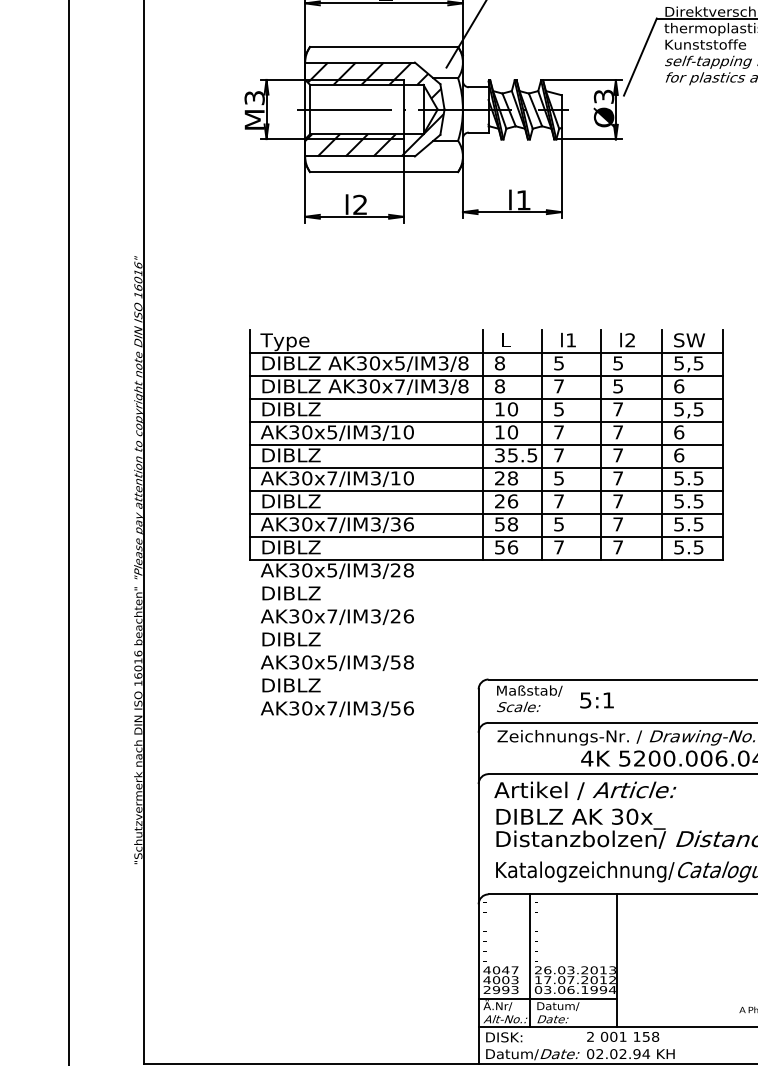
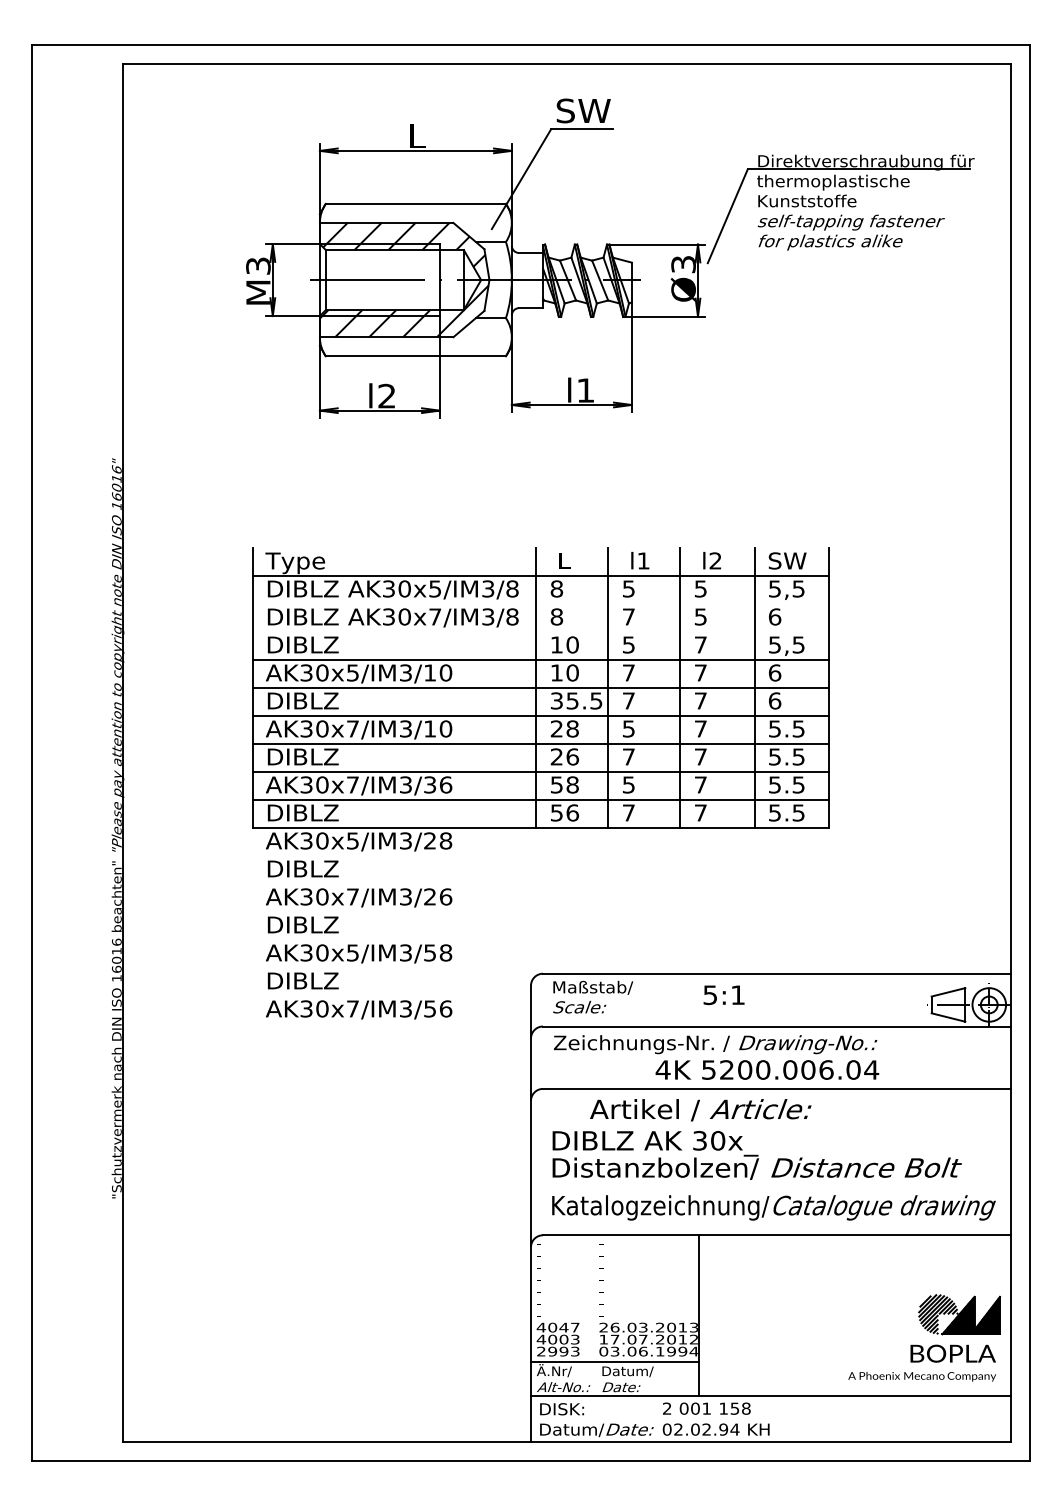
line: (486, 376) -> (540, 604), removed
line: (486, 399) -> (540, 632), removed
text: (596, 700) -> (723, 995), moved
text: (585, 791) -> (700, 1110), moved
line: (530, 960) -> (593, 1315), removed

